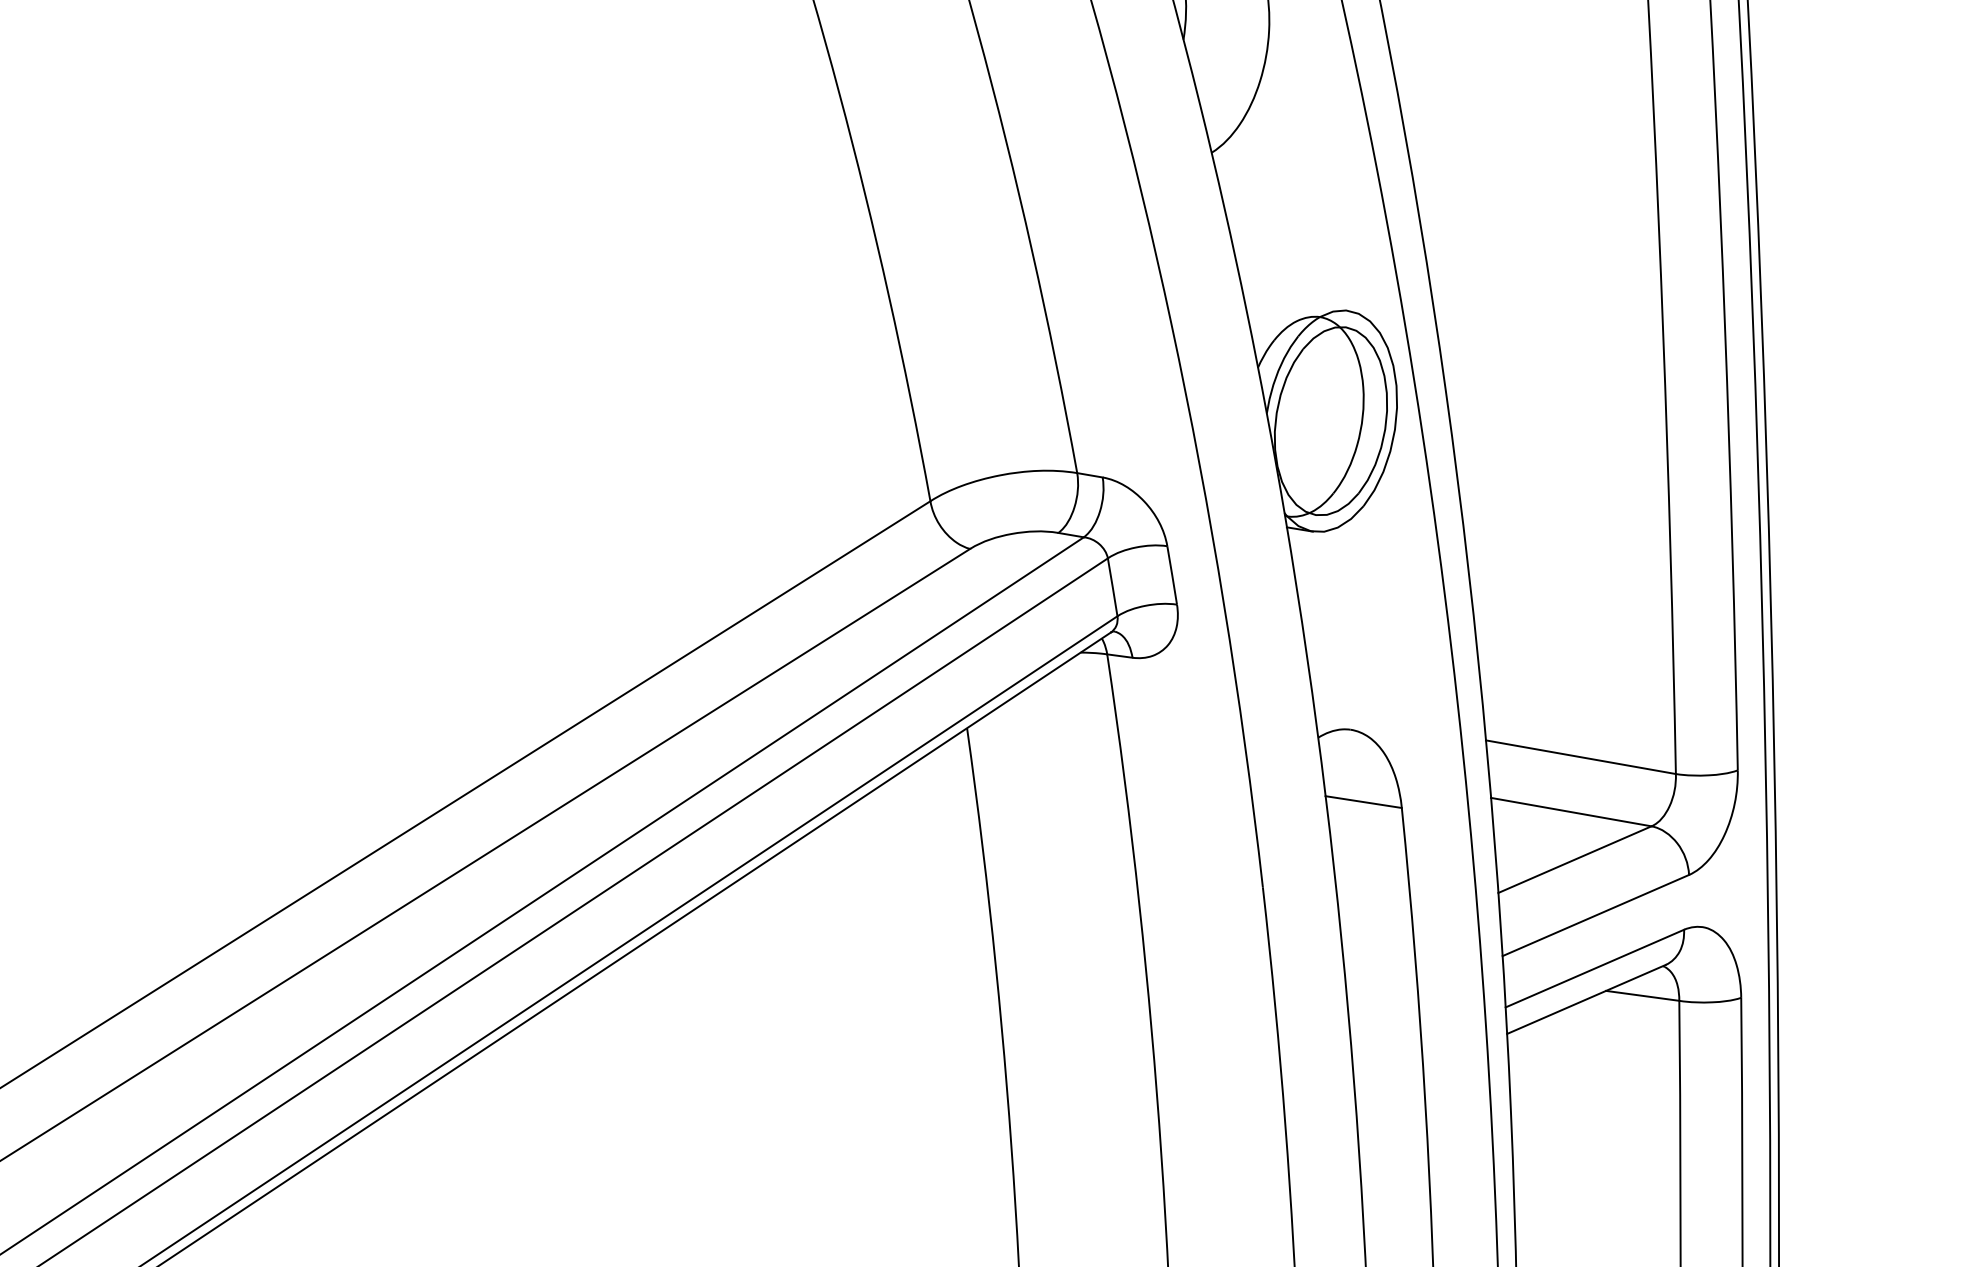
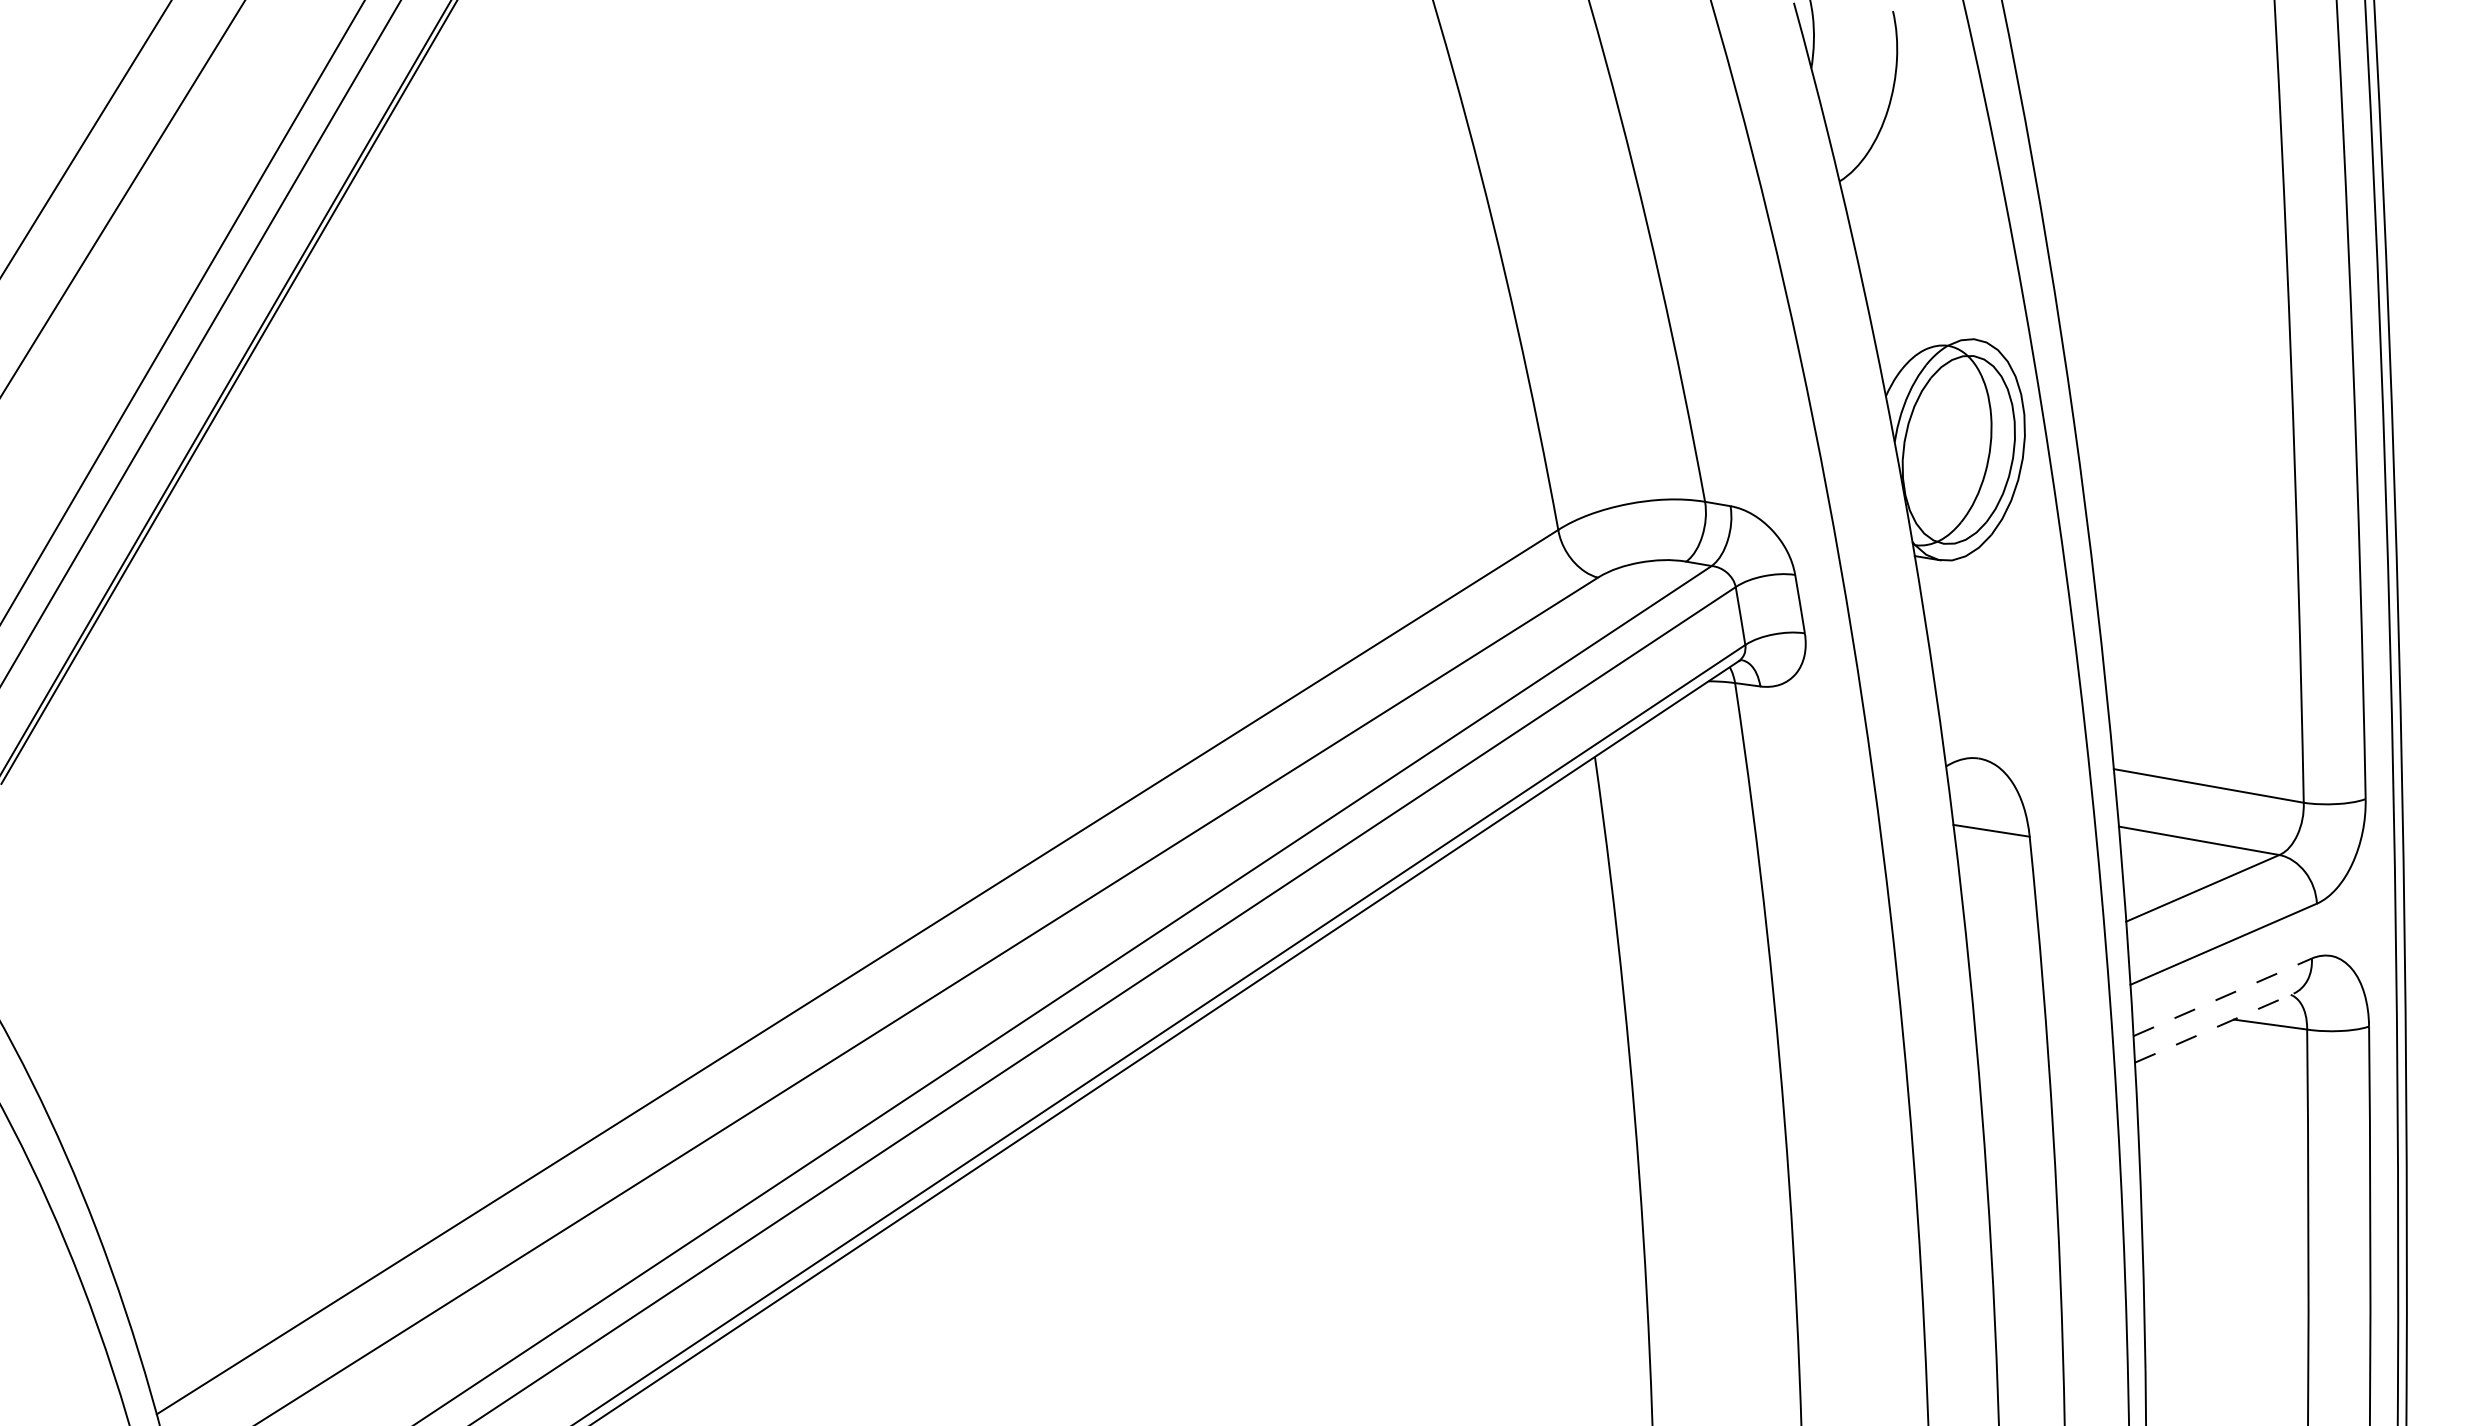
line: (1595, 968) -> (2223, 997), solid -> dashed
line: (1586, 999) -> (2214, 1028), solid -> dashed

